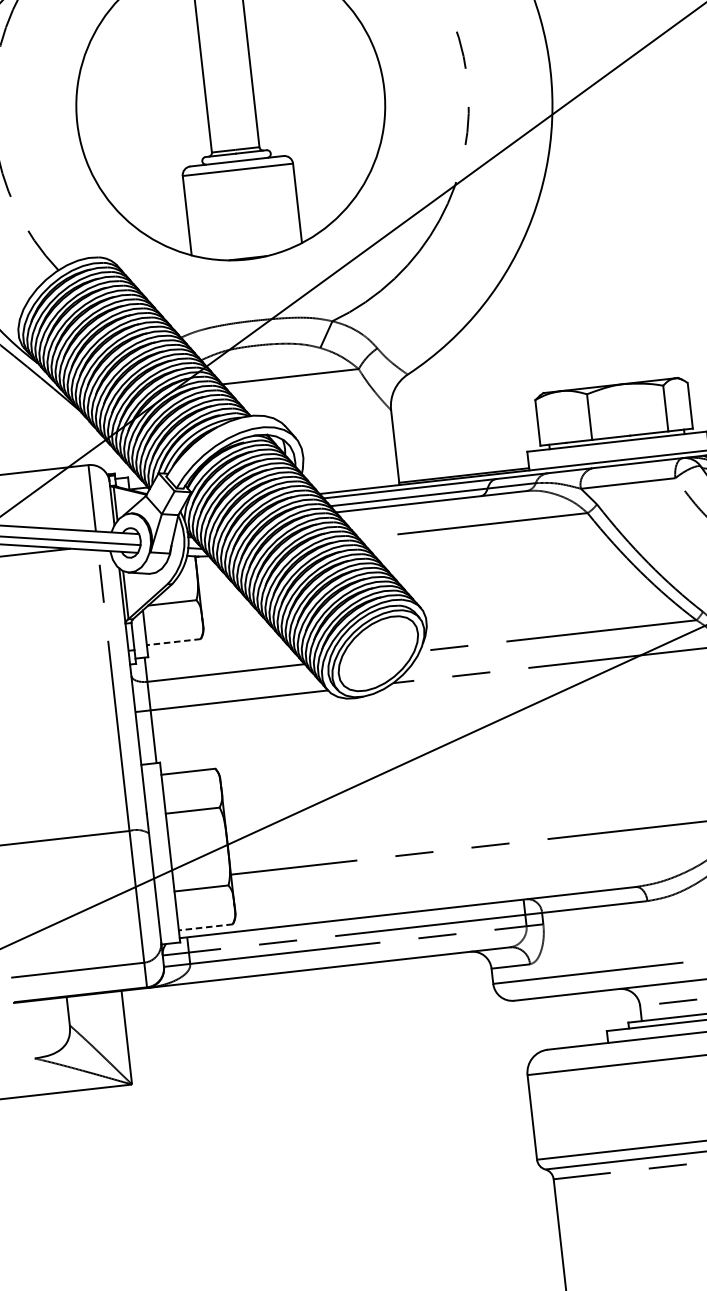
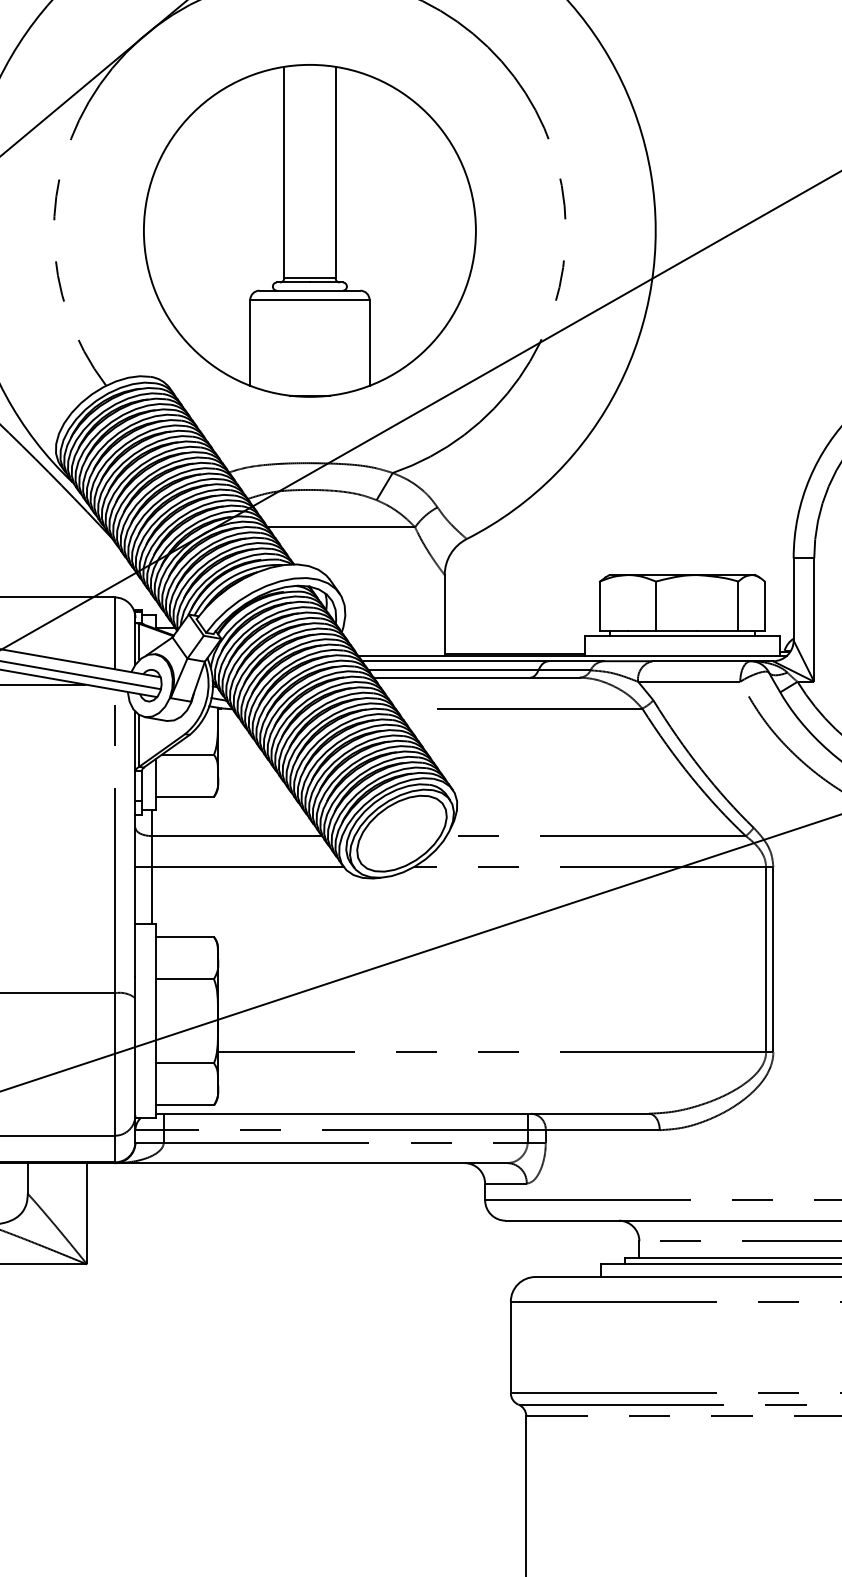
line: (173, 641) -> (184, 796), dashed -> solid
line: (205, 927) -> (184, 1105), dashed -> solid

